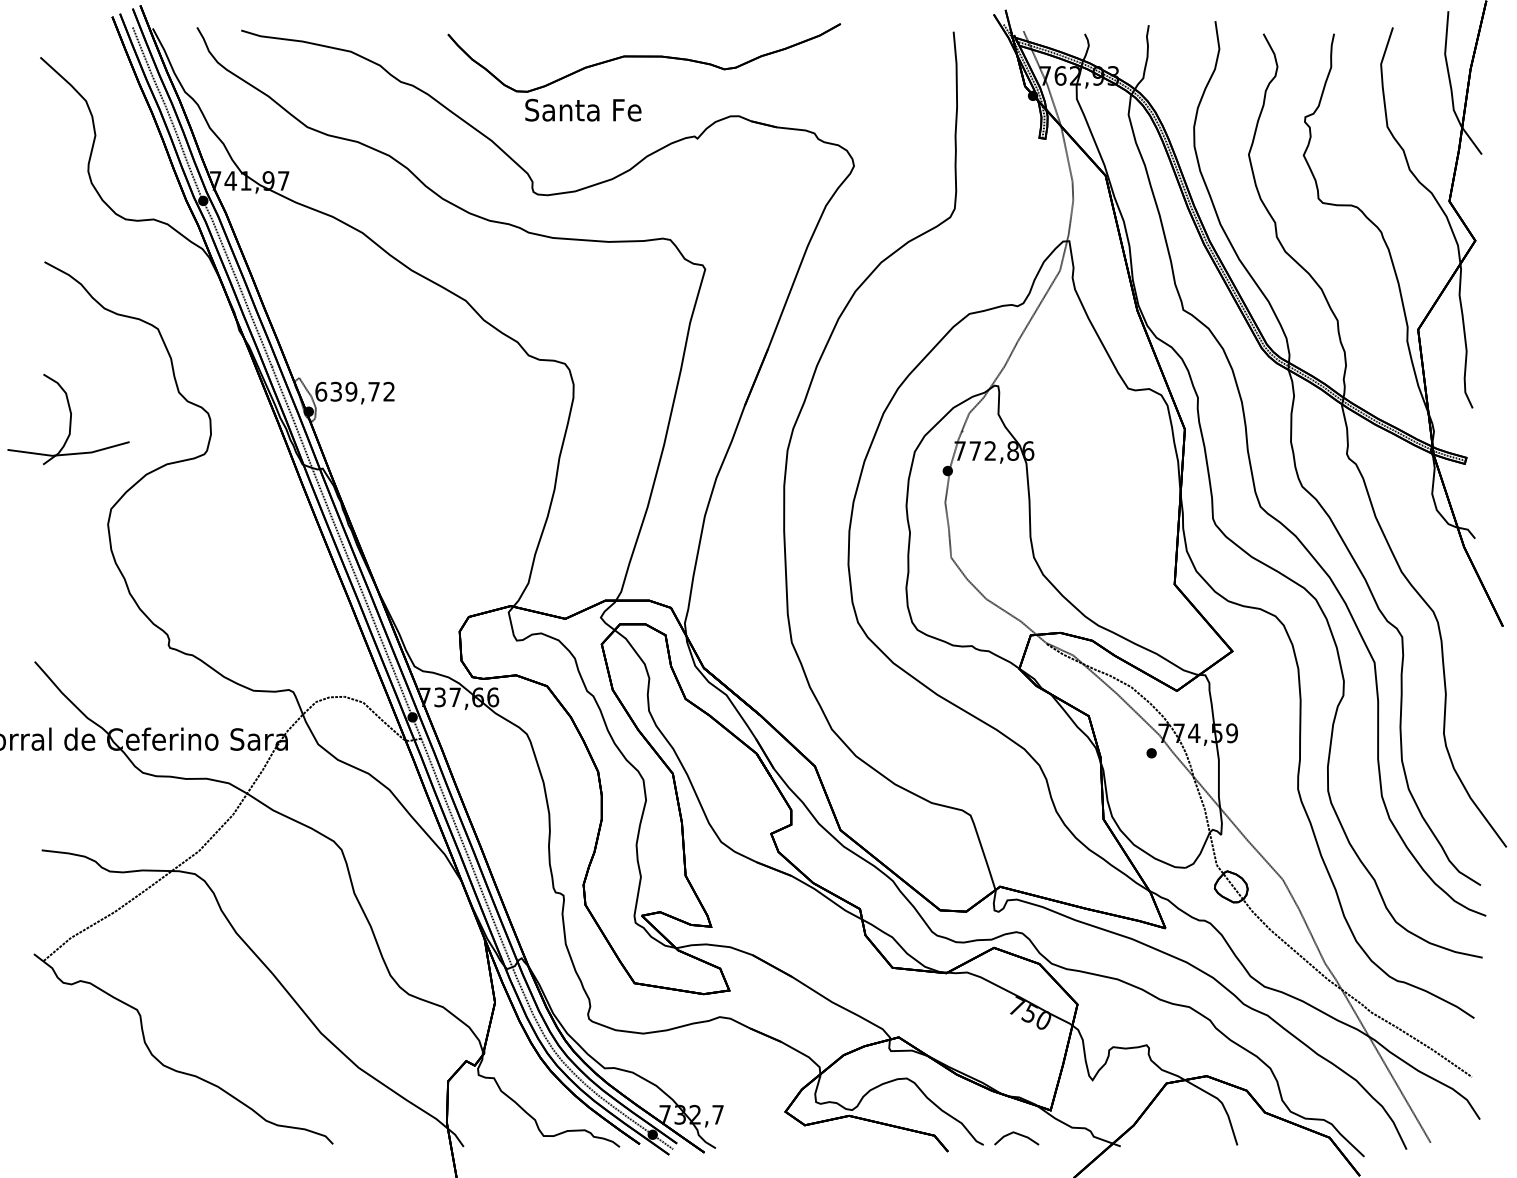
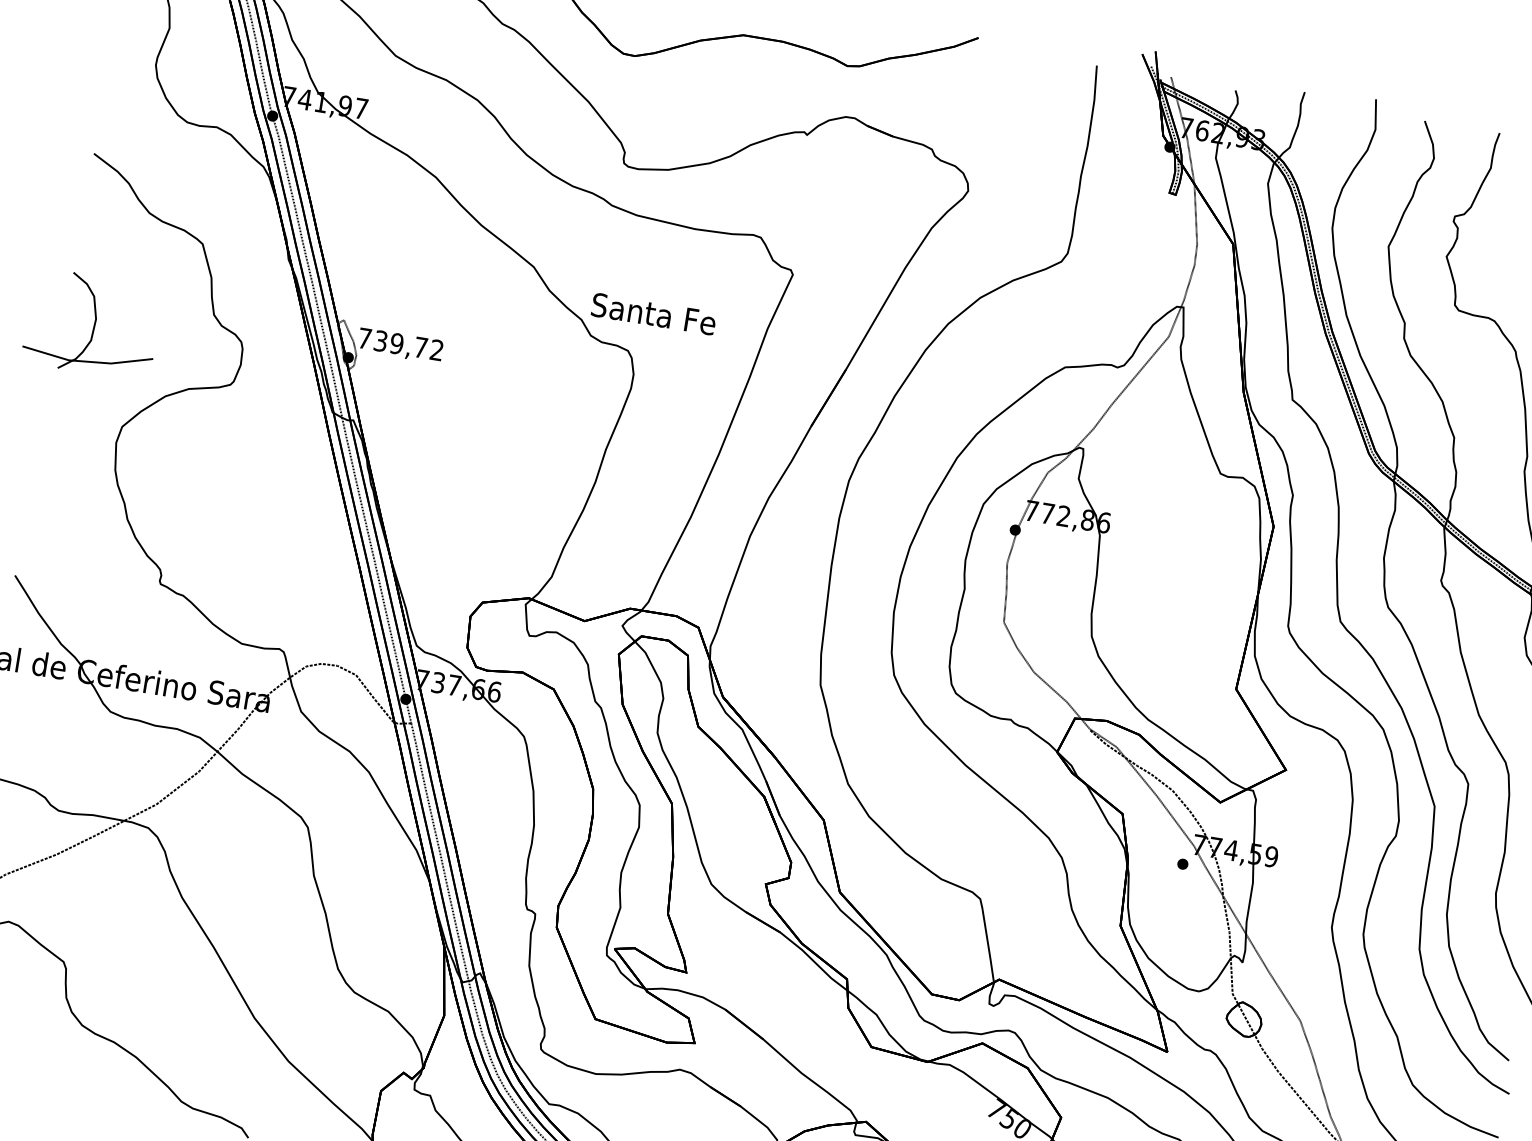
text: (583, 109) -> (654, 313), moved
text: (321, 391) -> (365, 338), 639,72 -> 739,72

